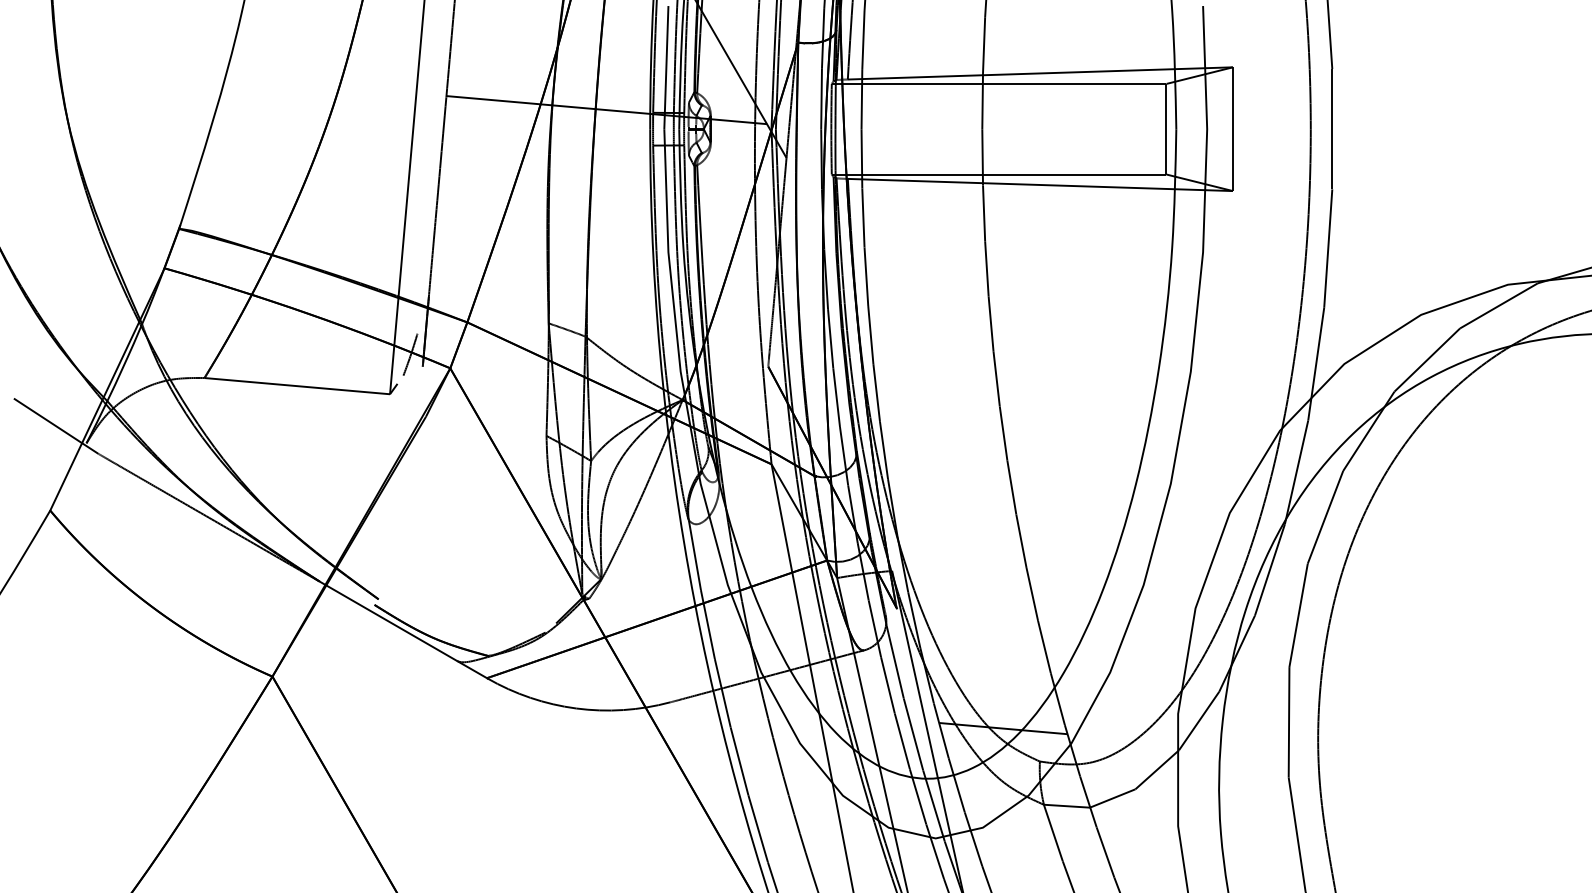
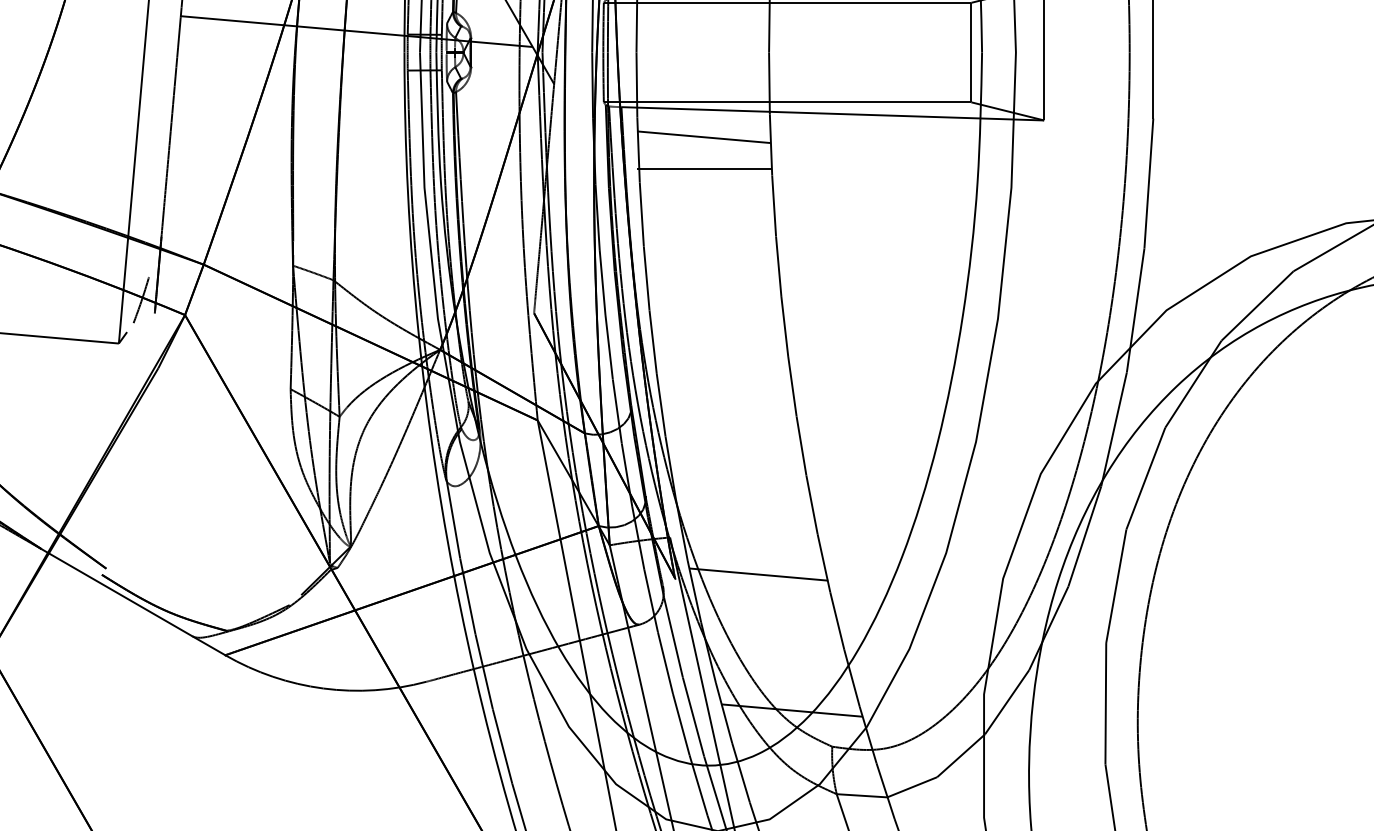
line: (922, 206) -> (703, 137), added
line: (922, 234) -> (703, 168), added
line: (973, 604) -> (759, 574), added

